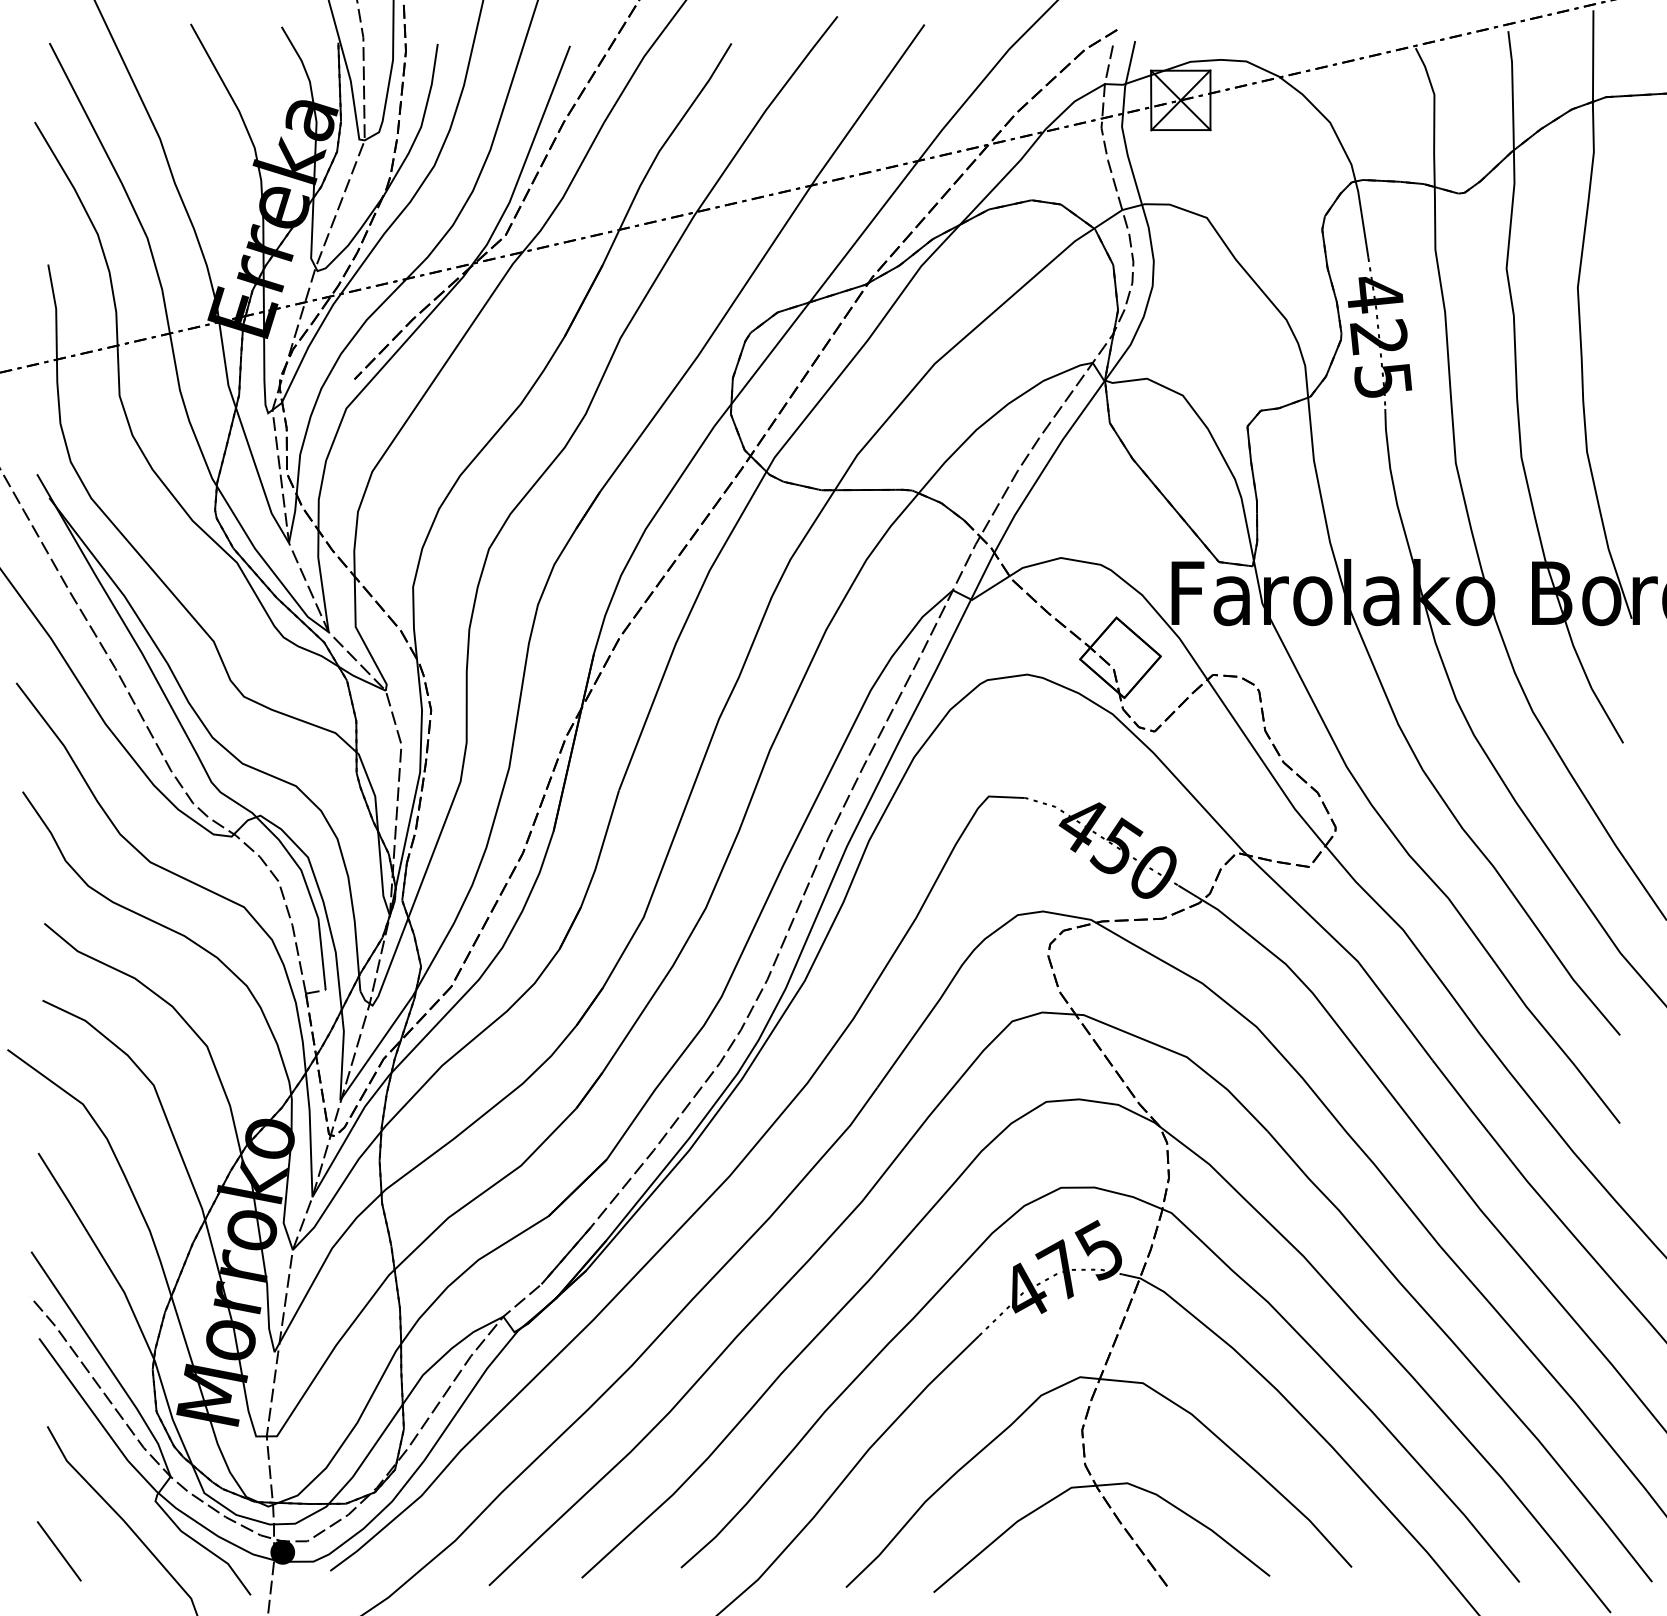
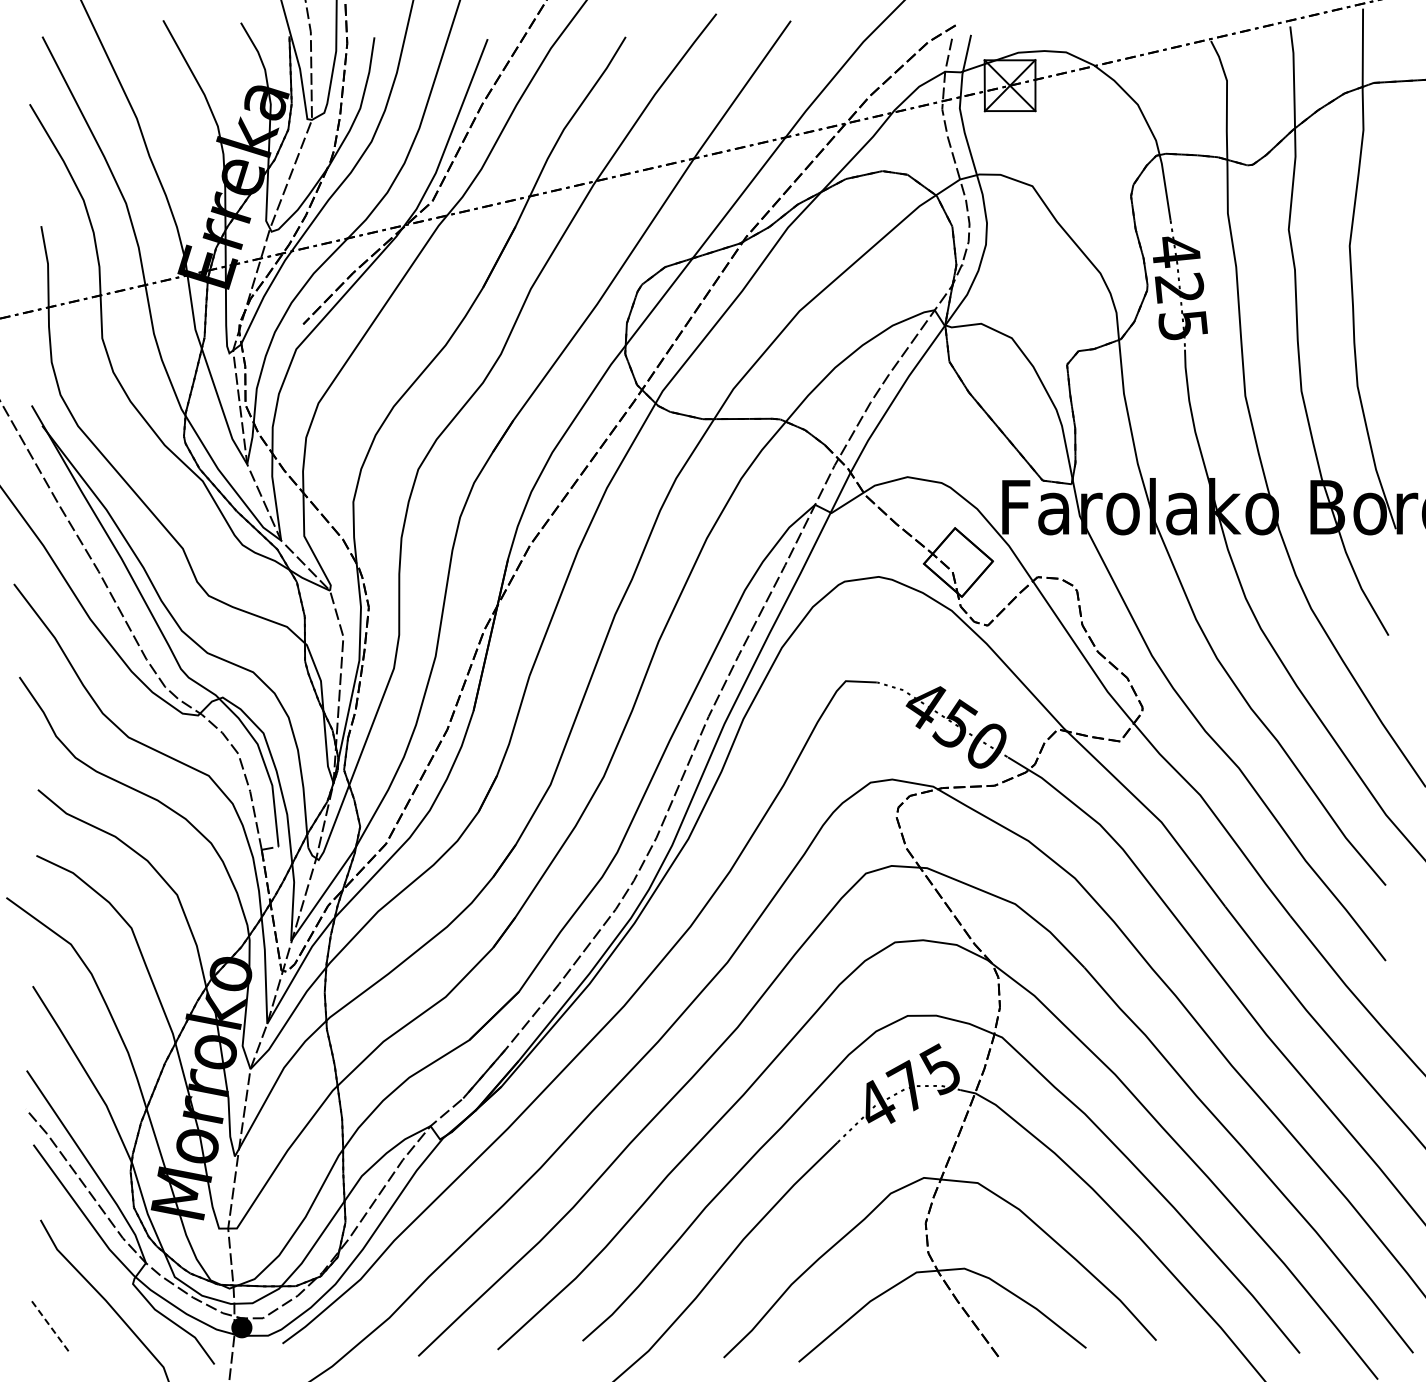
line: (59, 1550) -> (50, 1326), solid -> dashed

